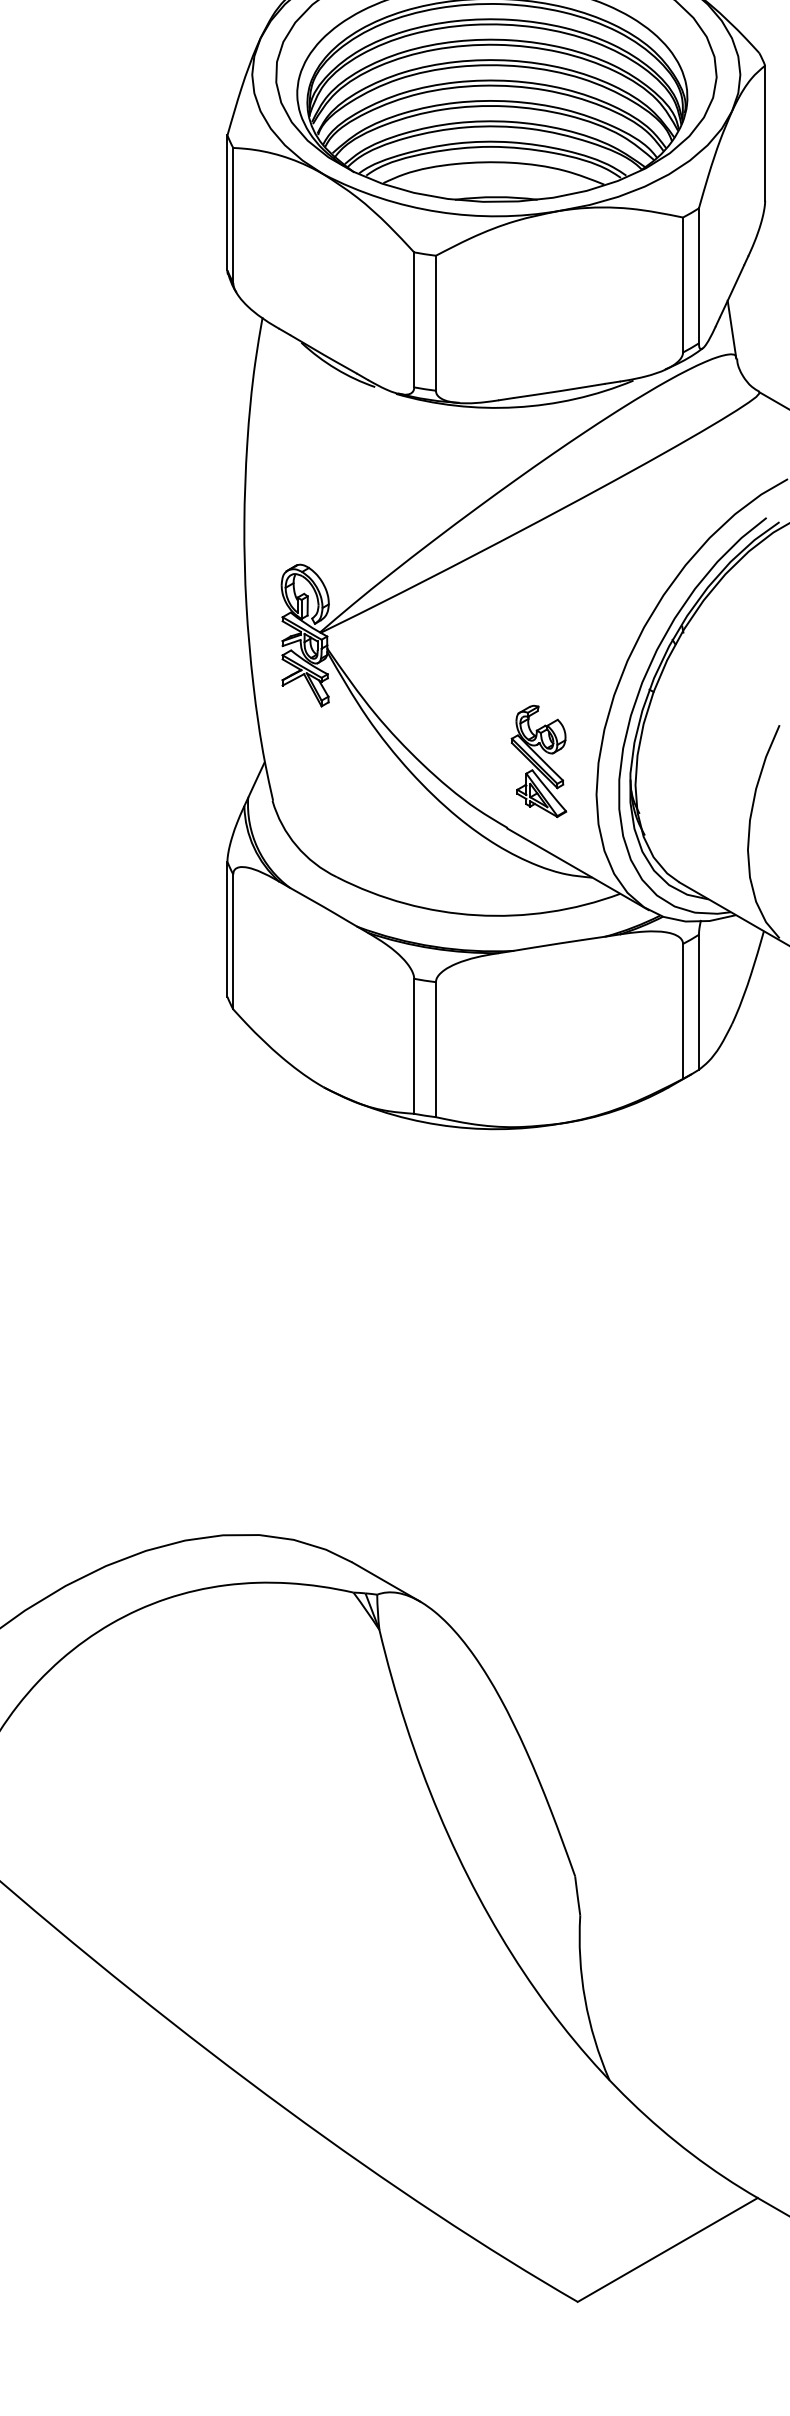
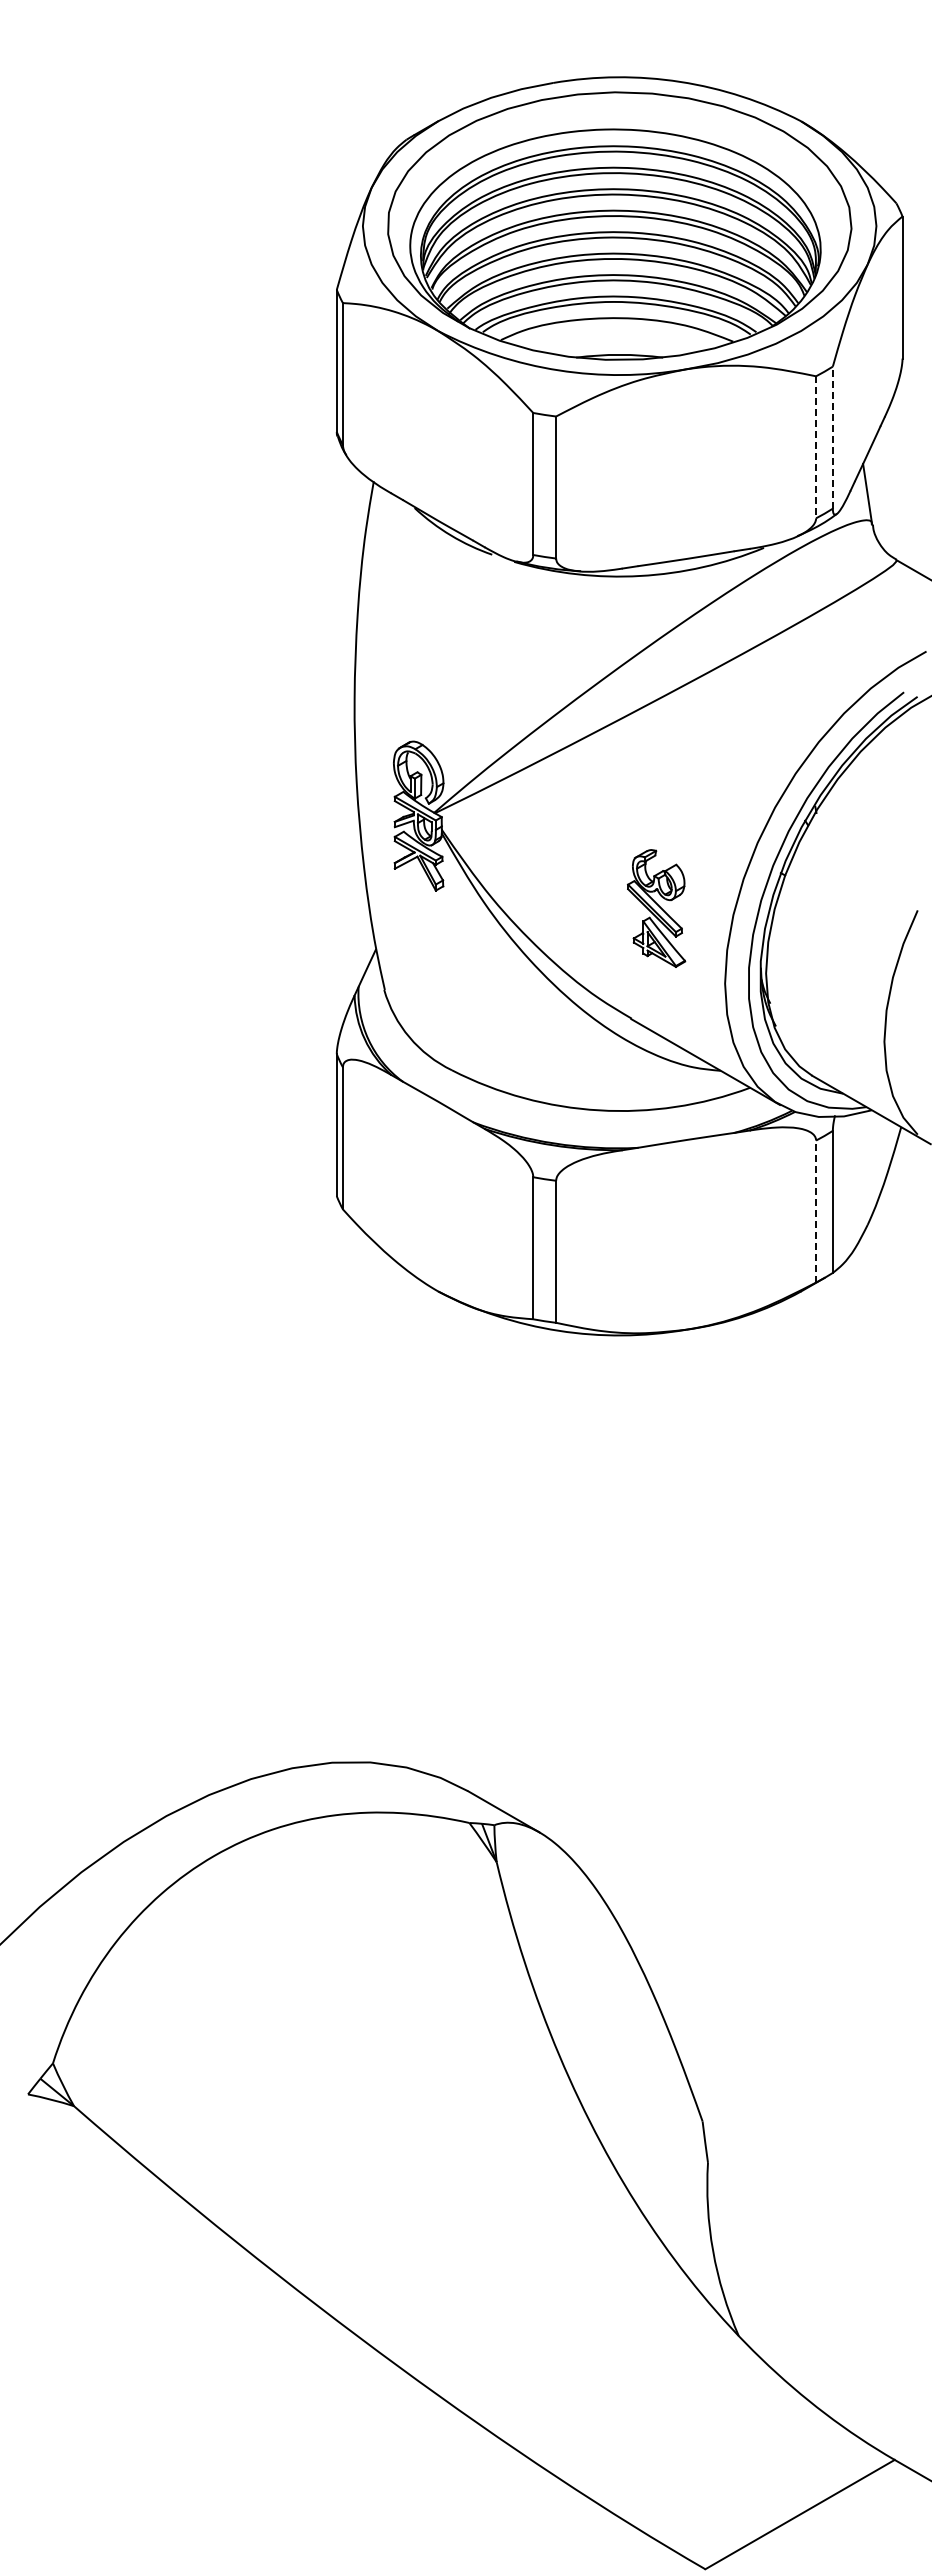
line: (698, 275) -> (832, 437), solid -> dashed
line: (683, 285) -> (816, 447), solid -> dashed
part: (538, 761) -> (656, 908), moved
line: (683, 1011) -> (816, 1211), solid -> dashed

